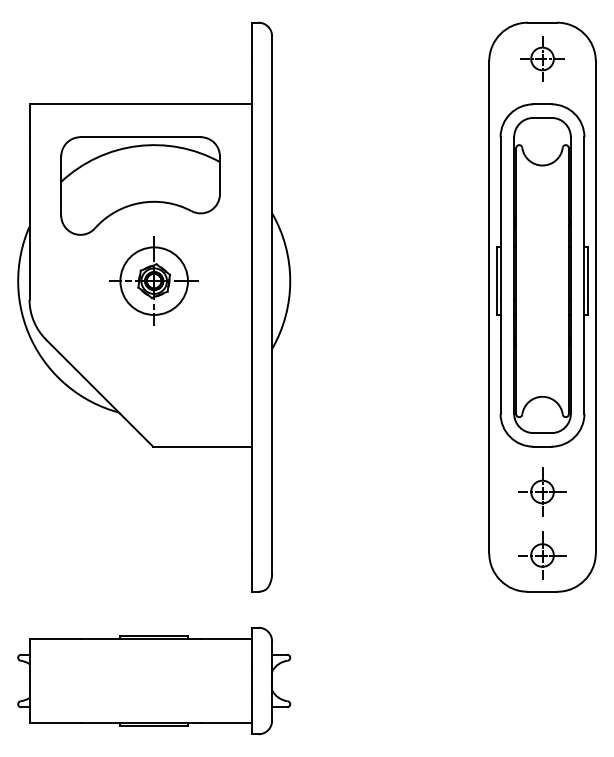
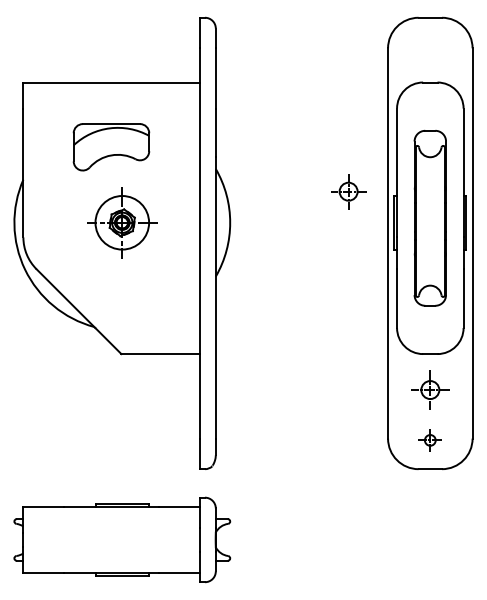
part: (542, 58) -> (348, 191), moved
part: (140, 185) -> (111, 146), size x0.6
part: (542, 275) -> (430, 218), size x0.7
part: (542, 555) -> (430, 440), size x0.6

